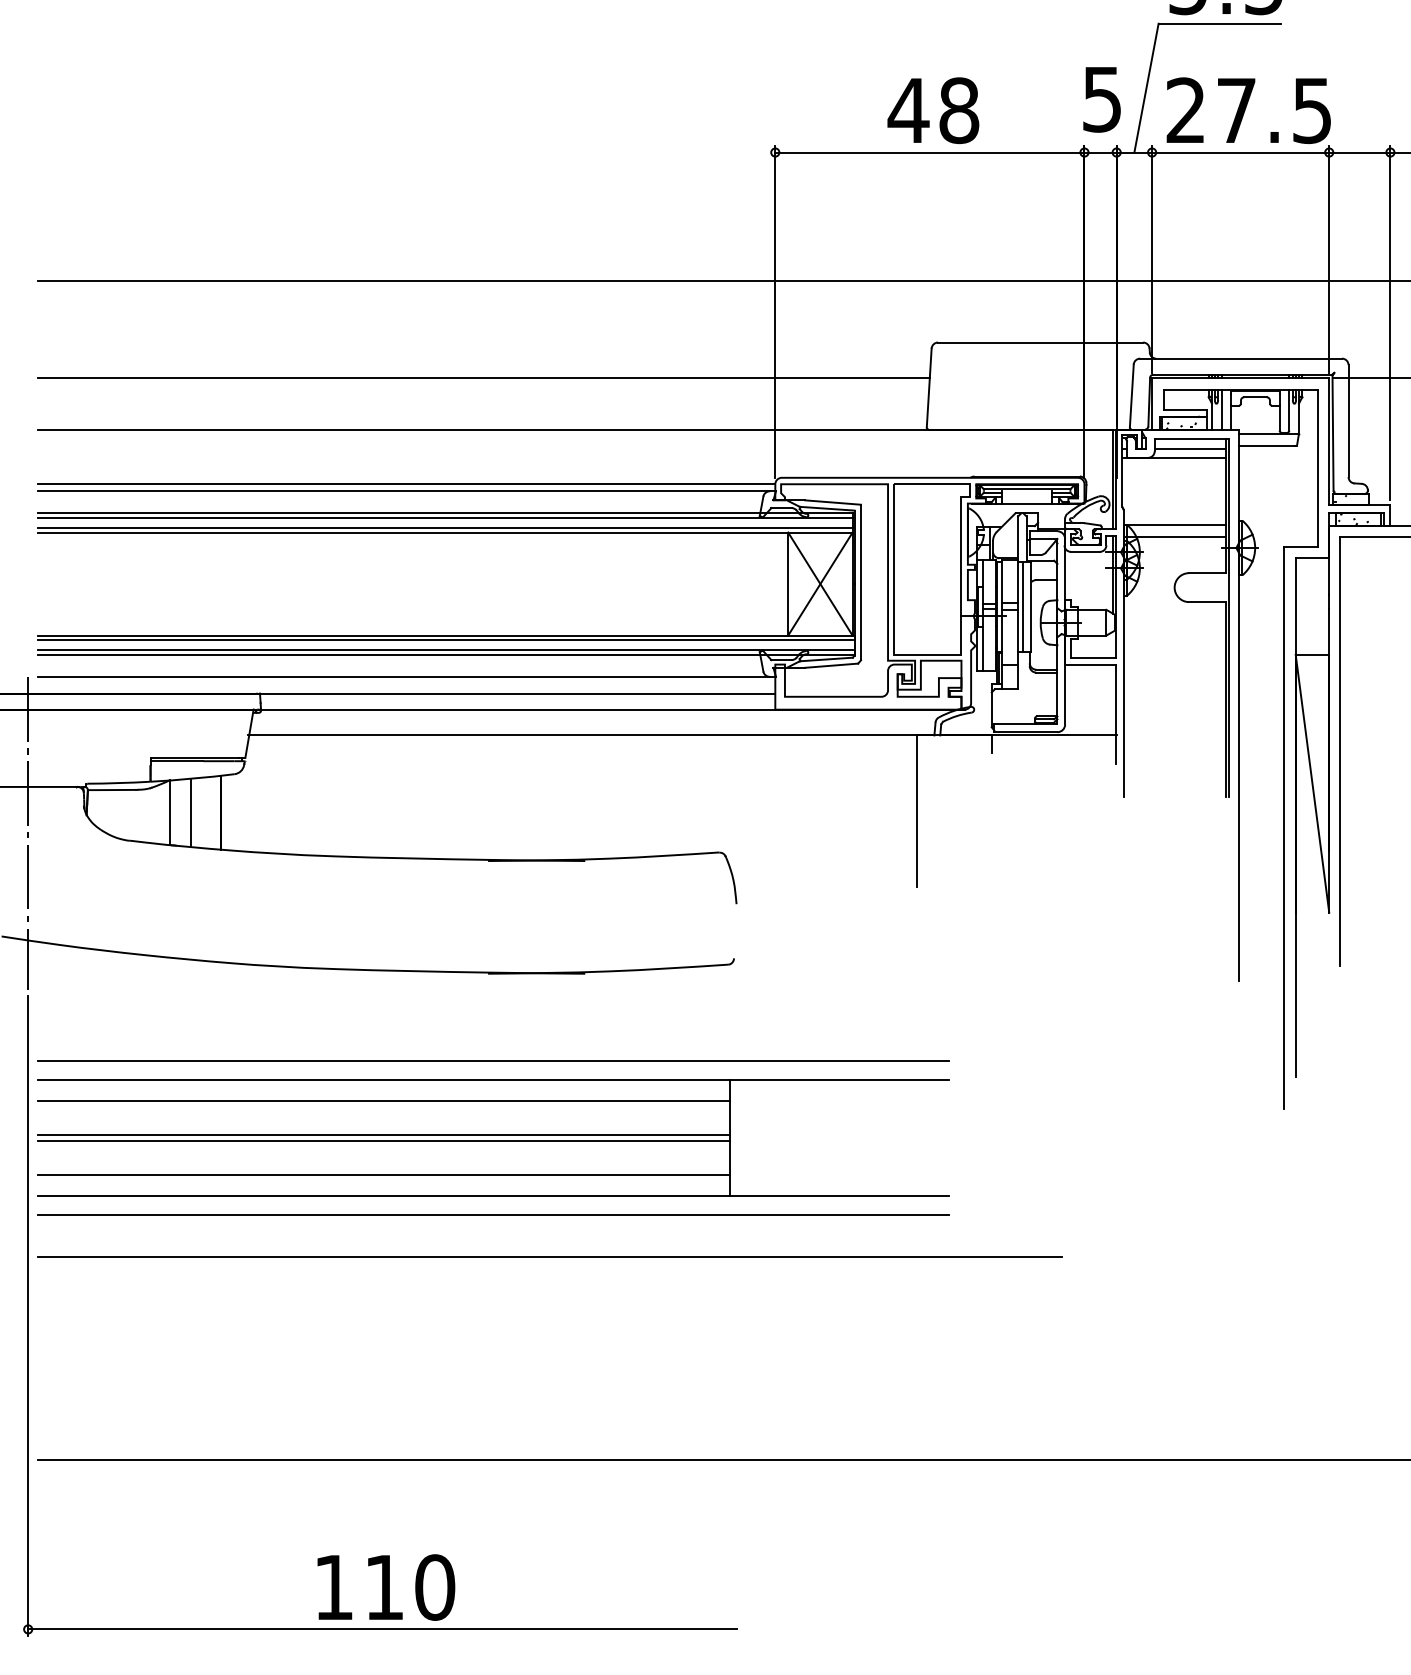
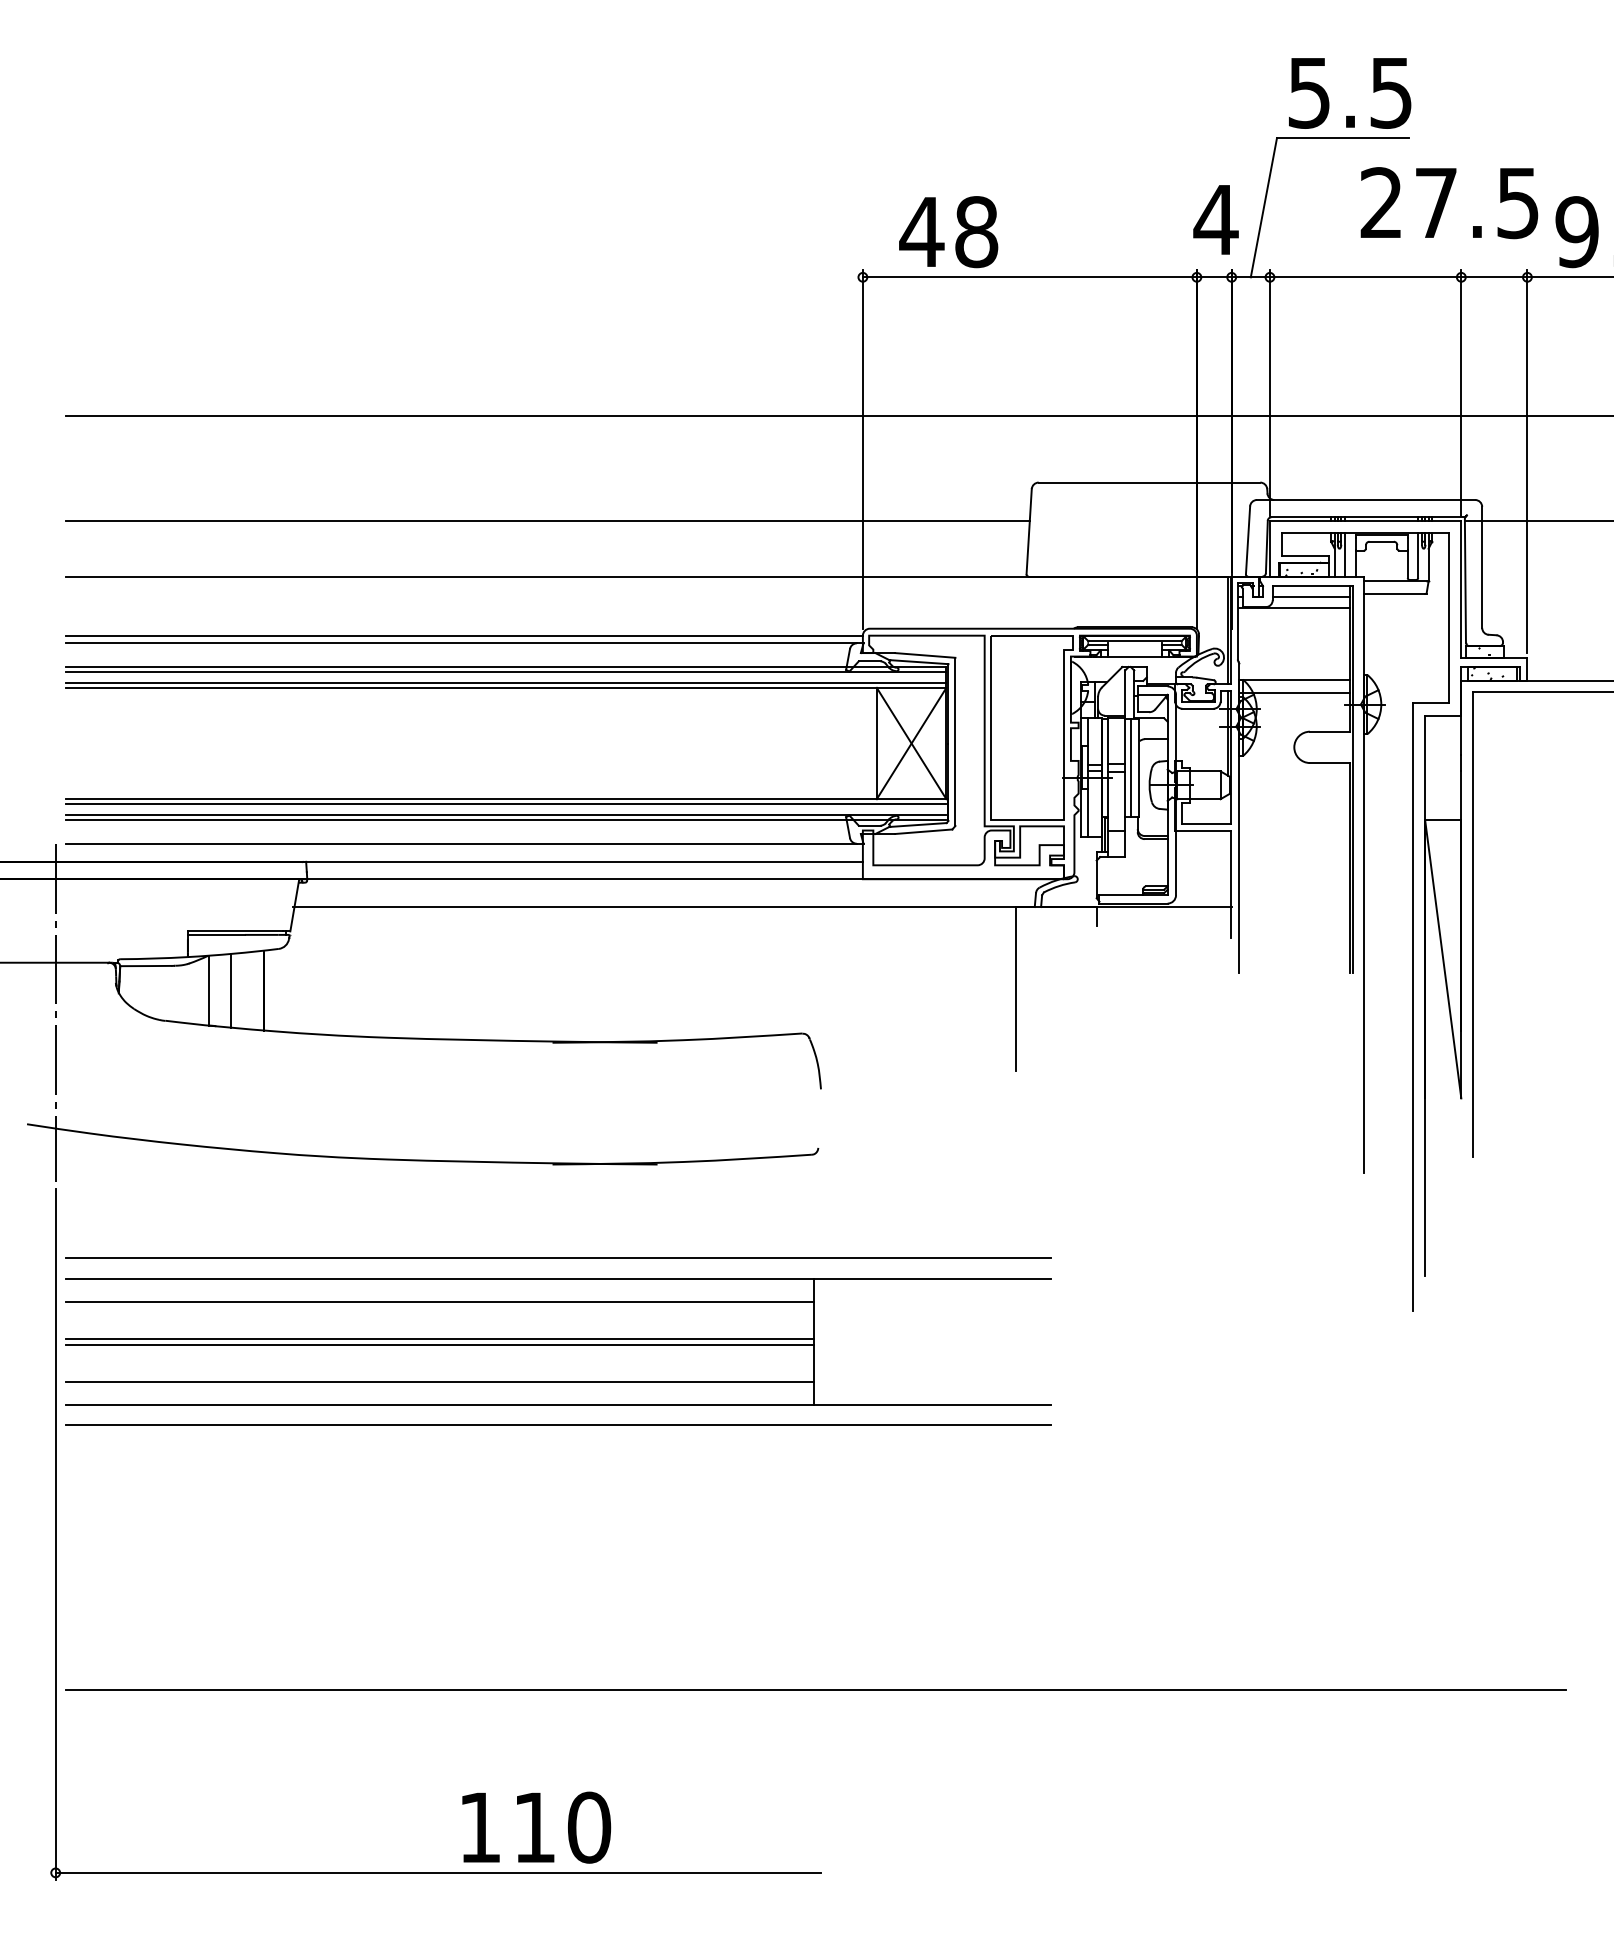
text: (1101, 99) -> (1215, 220), 5 -> 4
text: (933, 111) -> (948, 232), moved
text: (1248, 111) -> (1449, 203), moved
line: (550, 1256) -> (619, 1470), removed
text: (386, 1587) -> (536, 1827), moved

